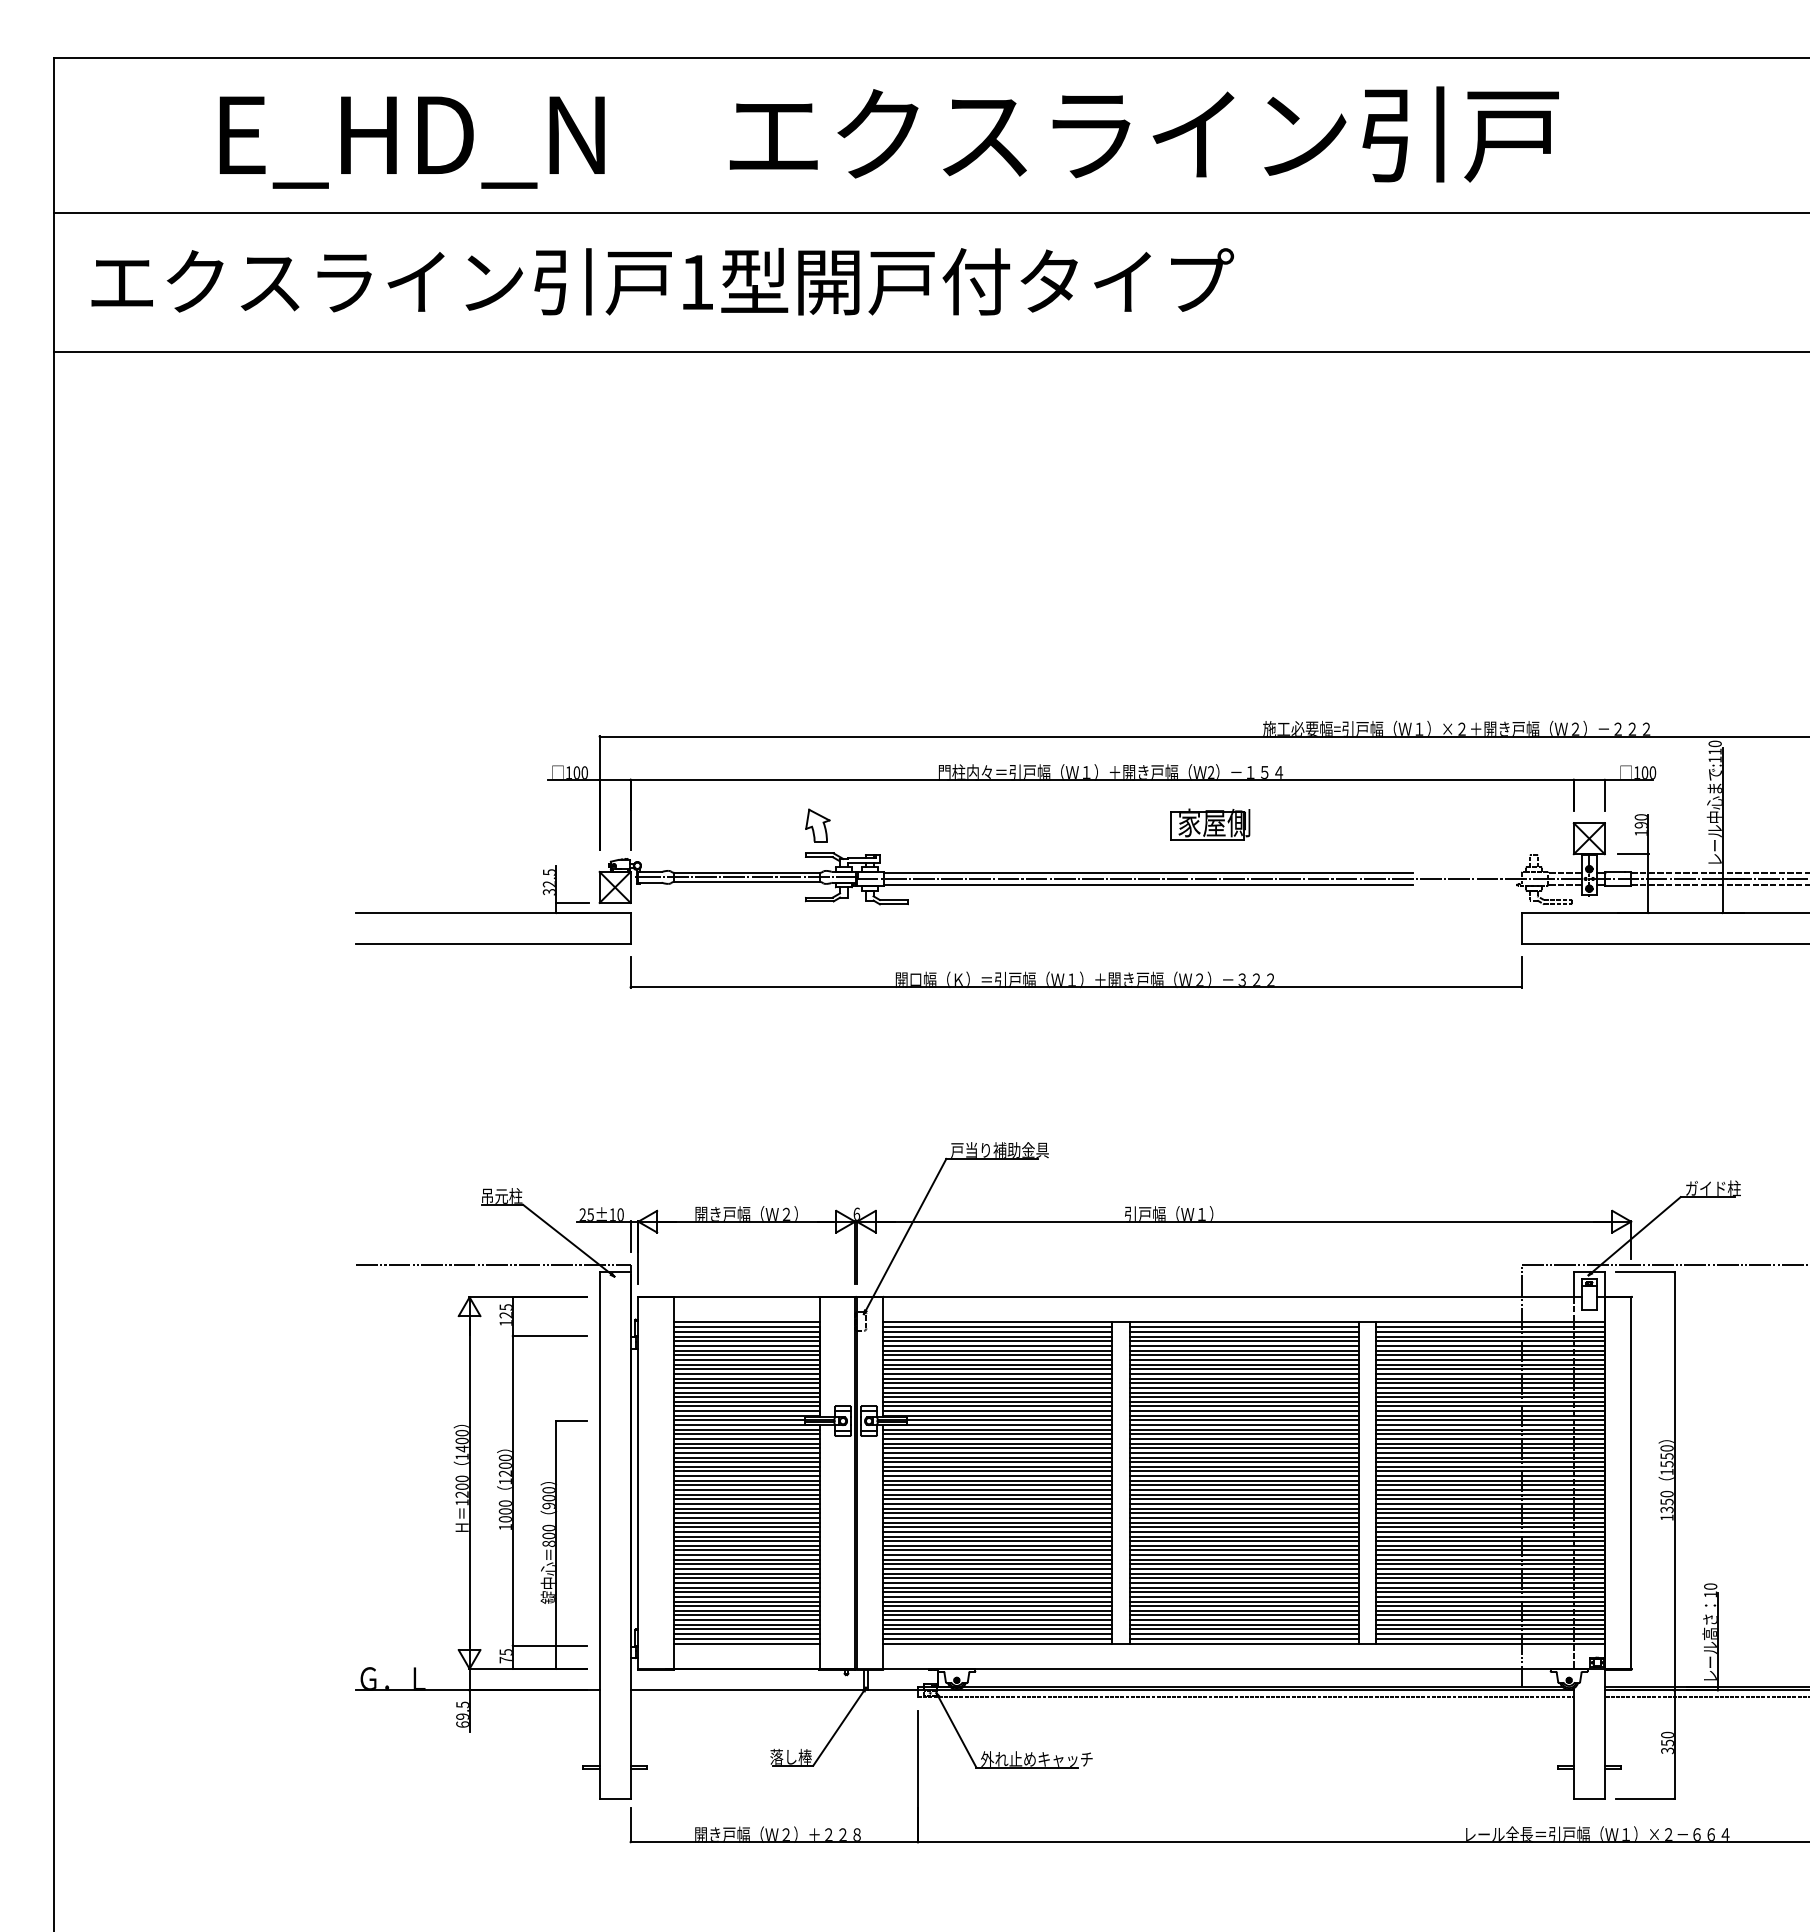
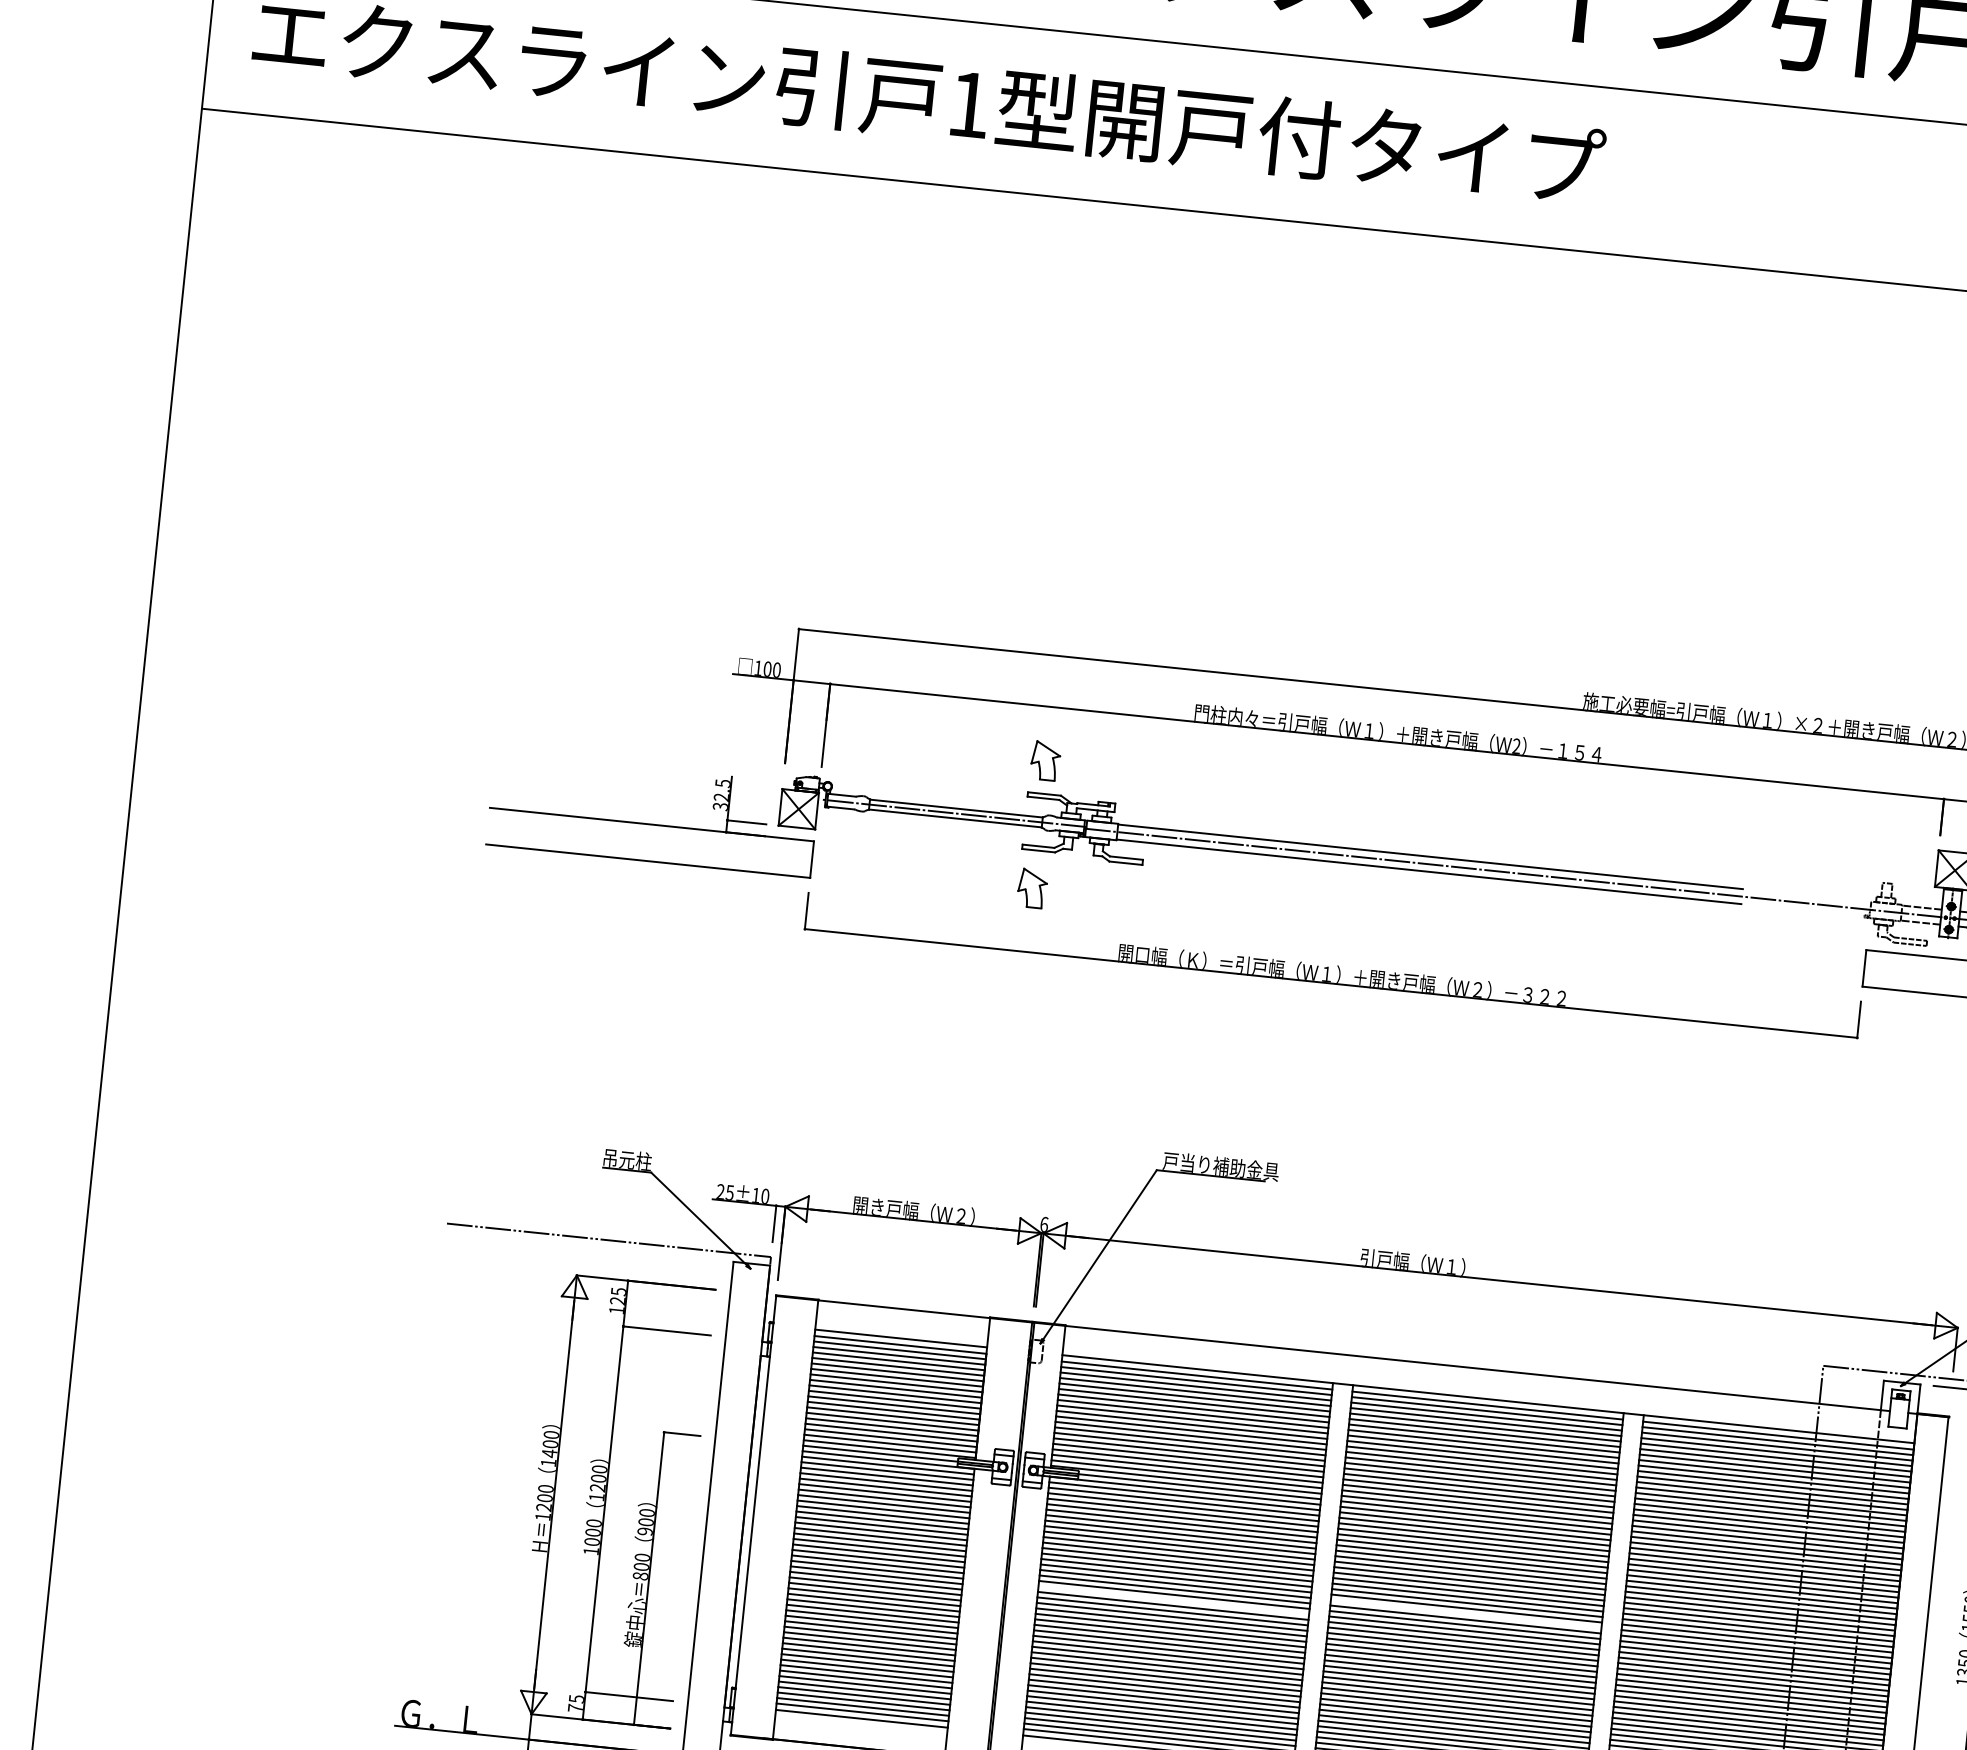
part: (1210, 824) -> (1509, 807), removed
part: (817, 933) -> (1032, 888), added
line: (1243, 1503) -> (1465, 1613), removed
line: (997, 1517) -> (1173, 1599), removed

